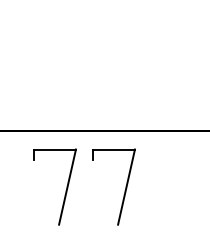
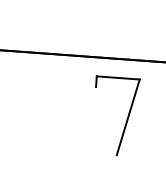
part: (65, 190) -> (65, 116), removed

